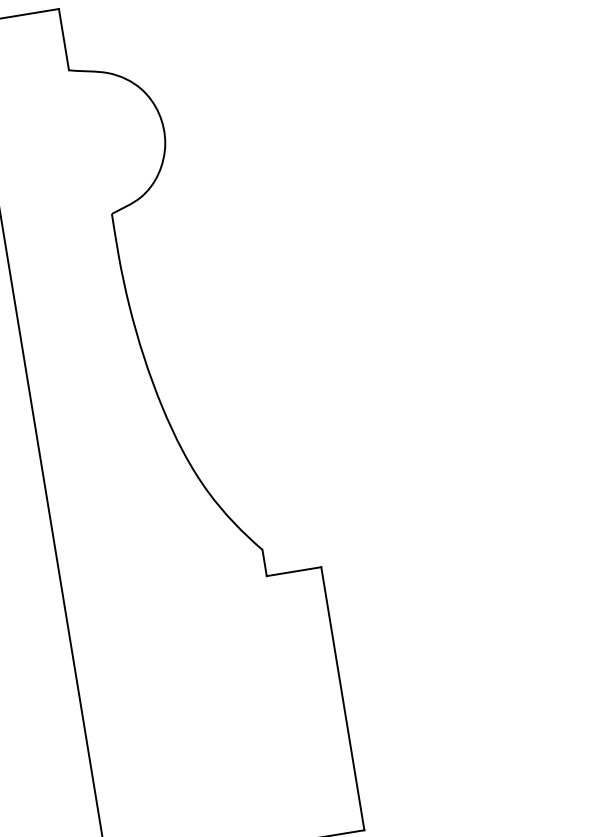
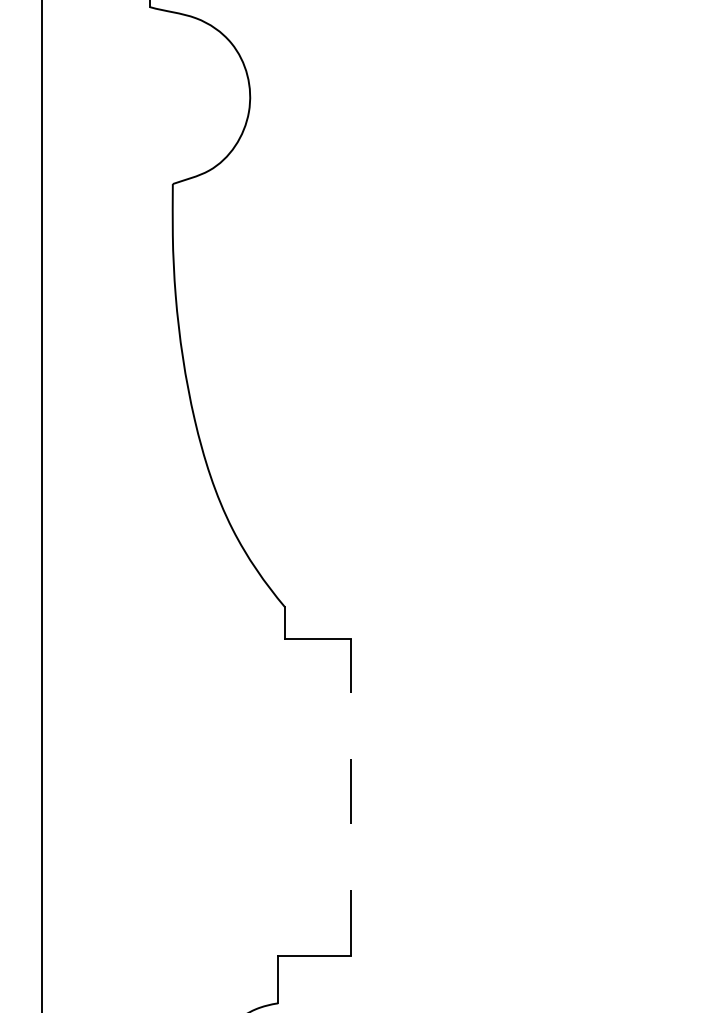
line: (342, 698) -> (350, 796), solid -> dashed

